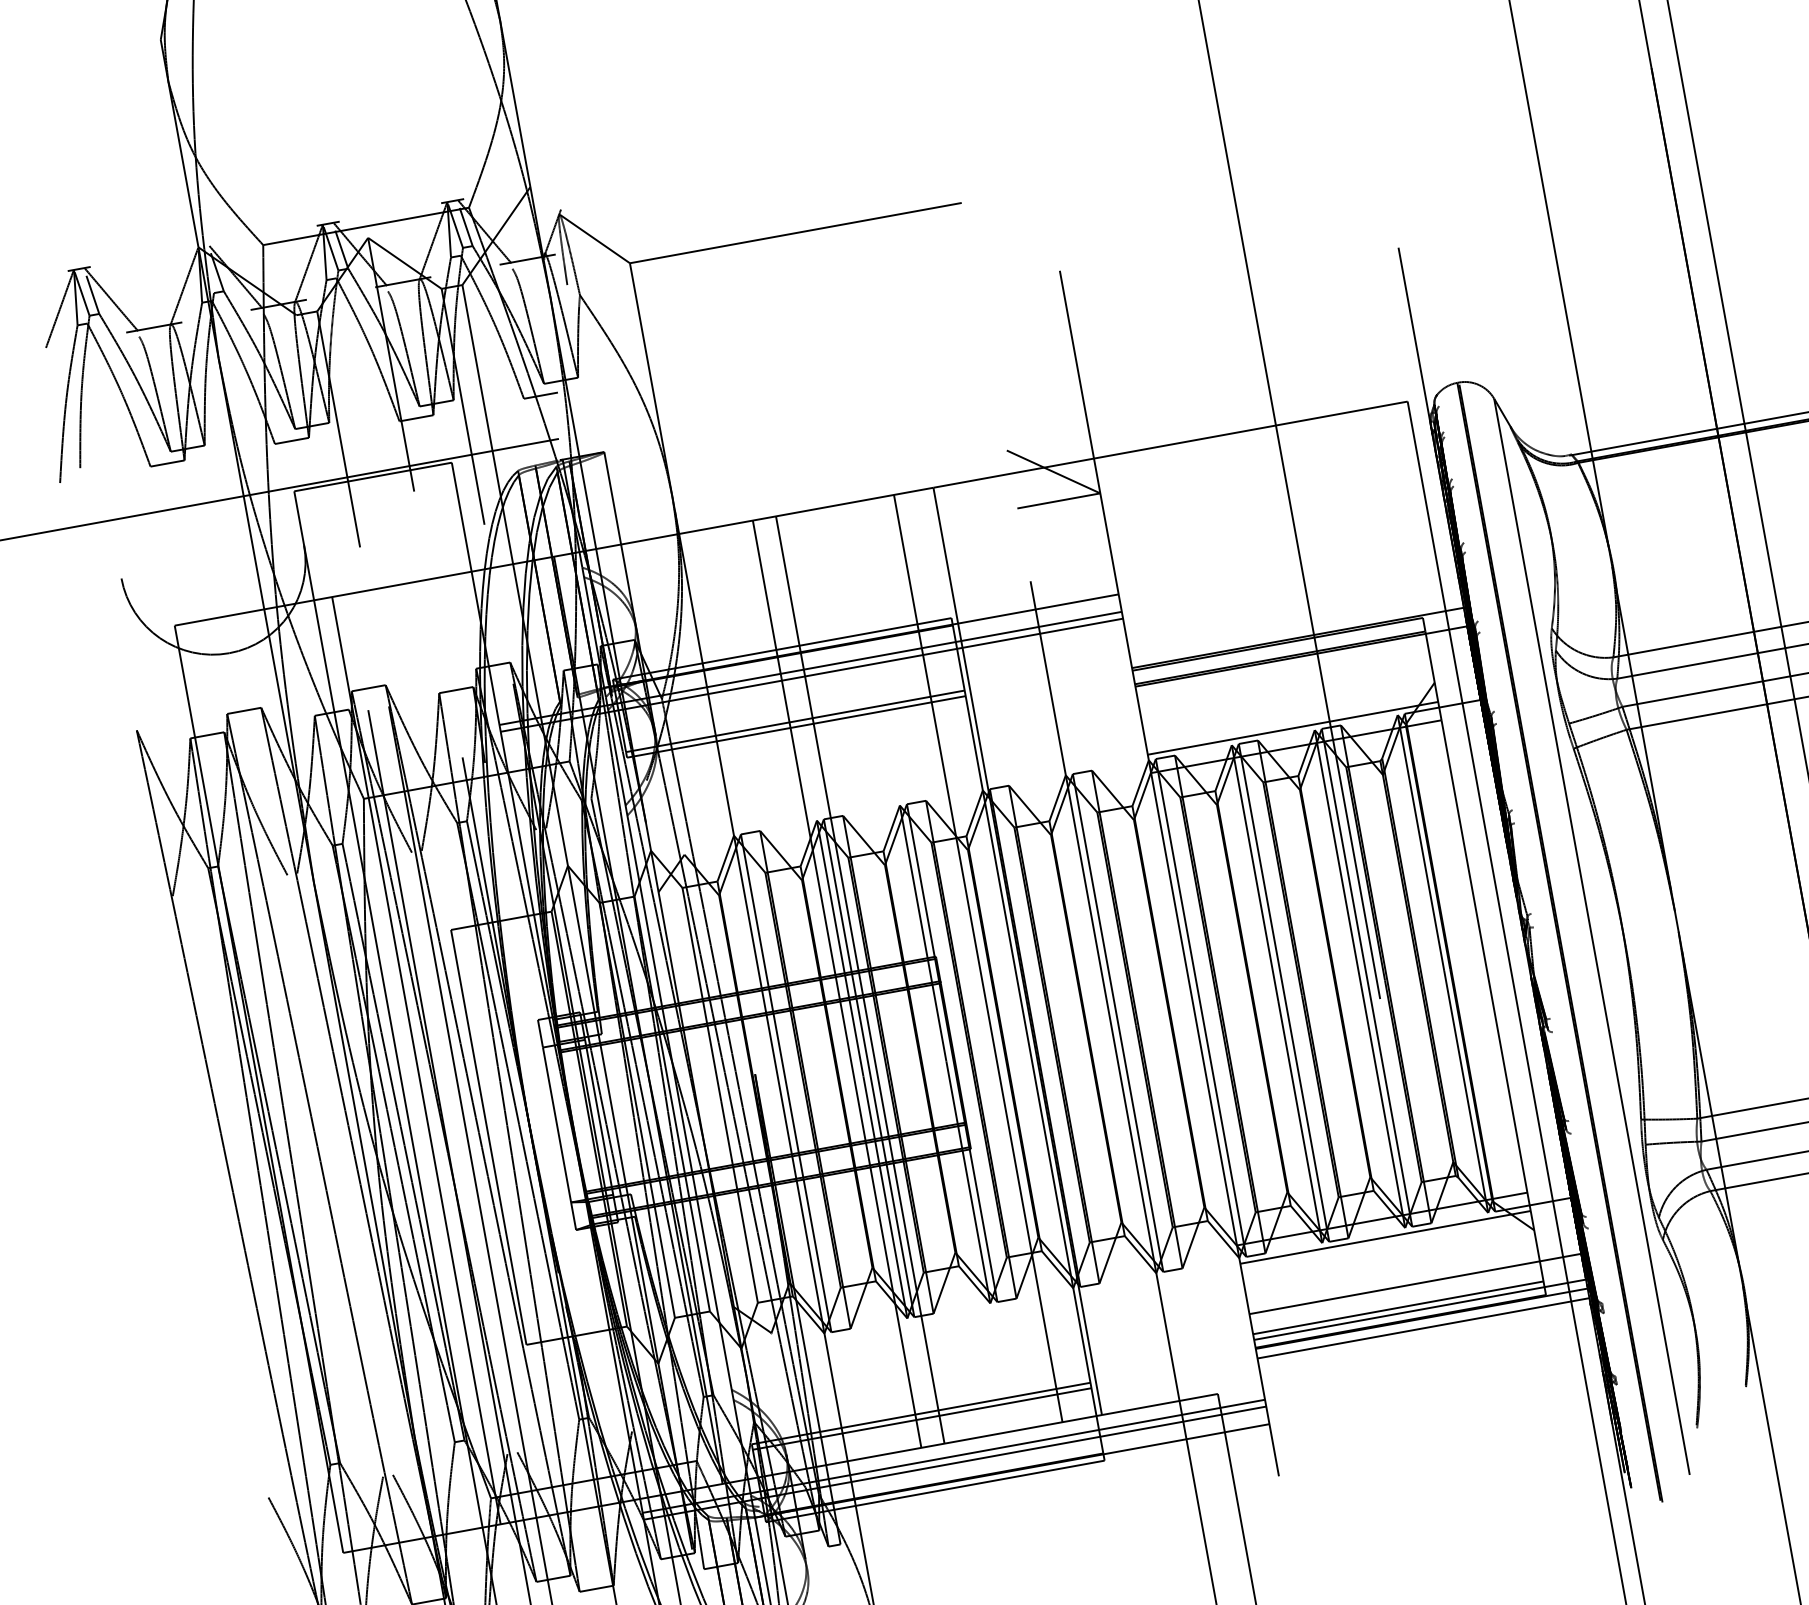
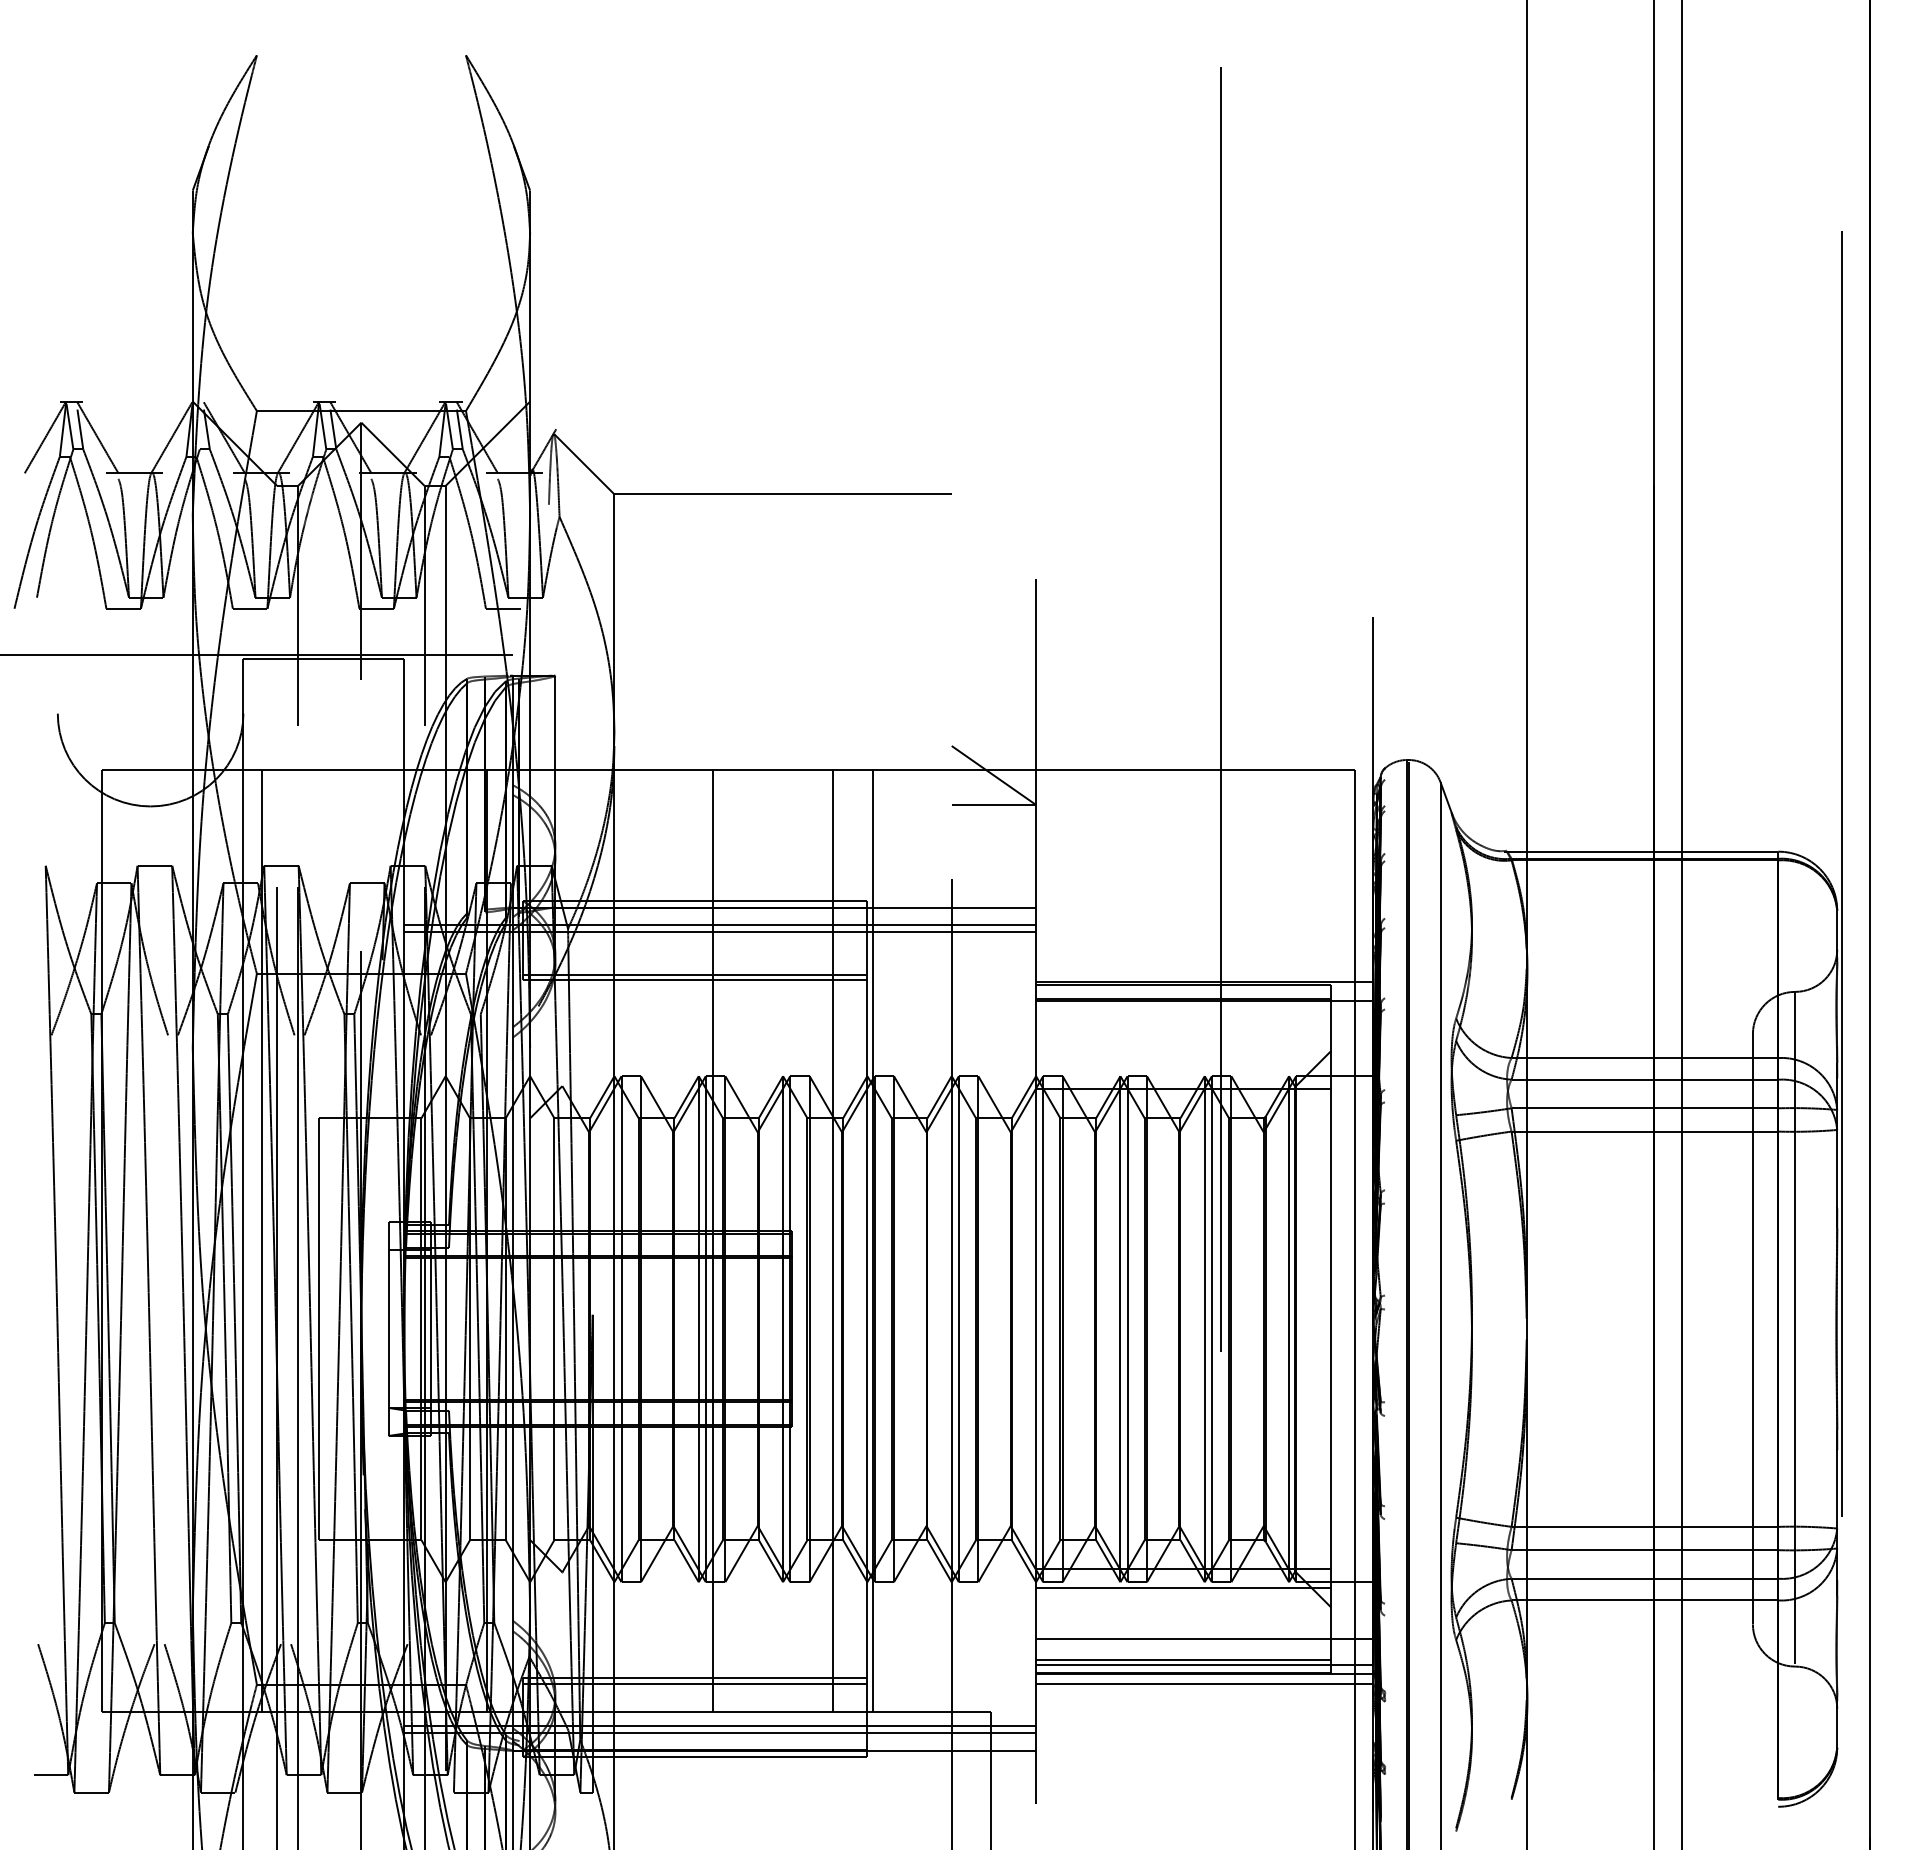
line: (1292, 728) -> (1183, 1070), removed
line: (837, 983) -> (689, 1240), removed

